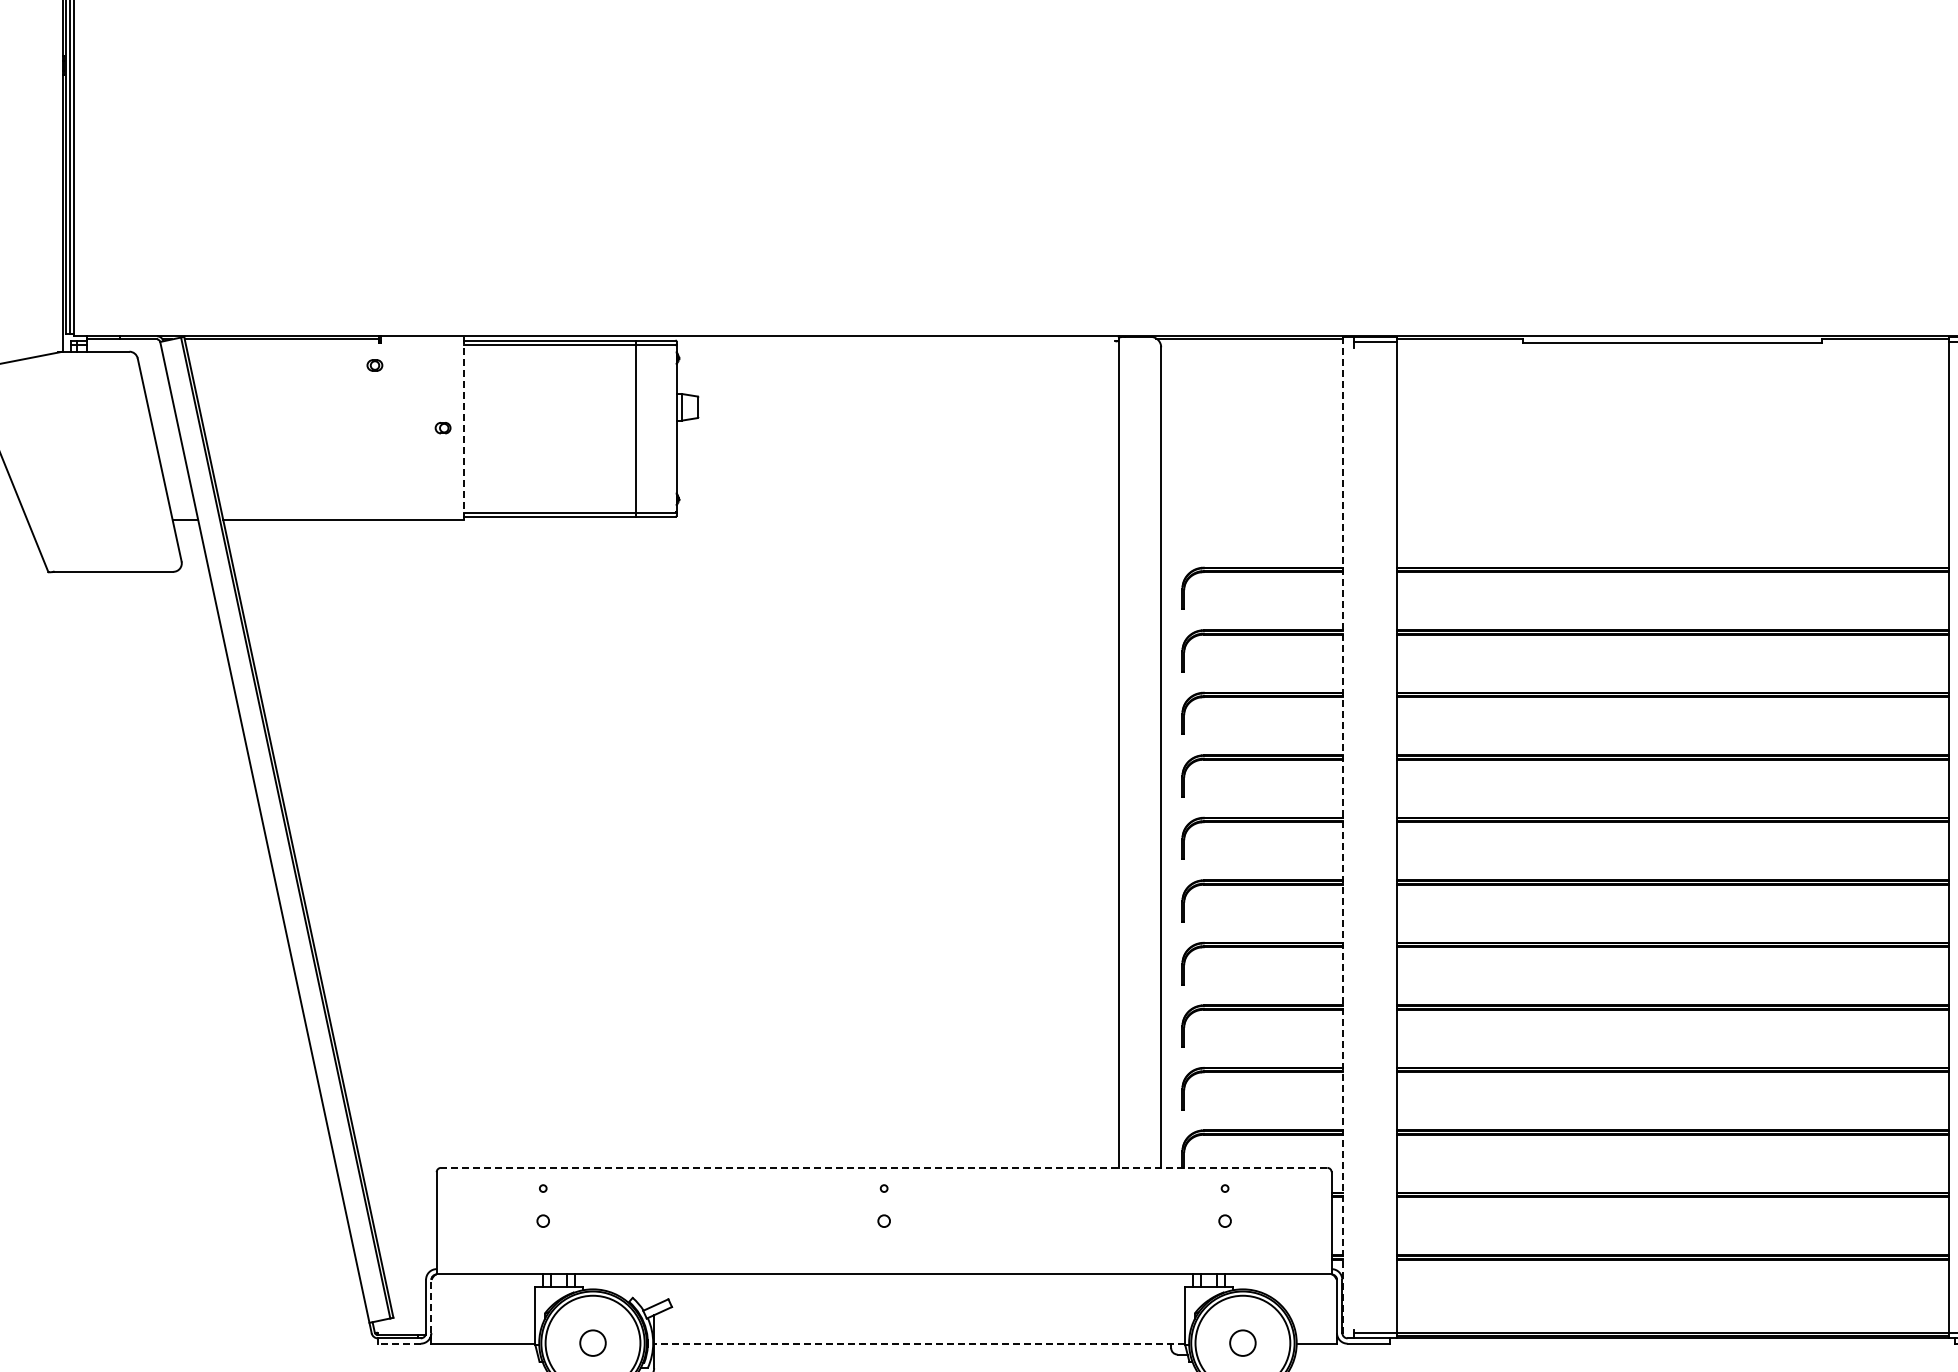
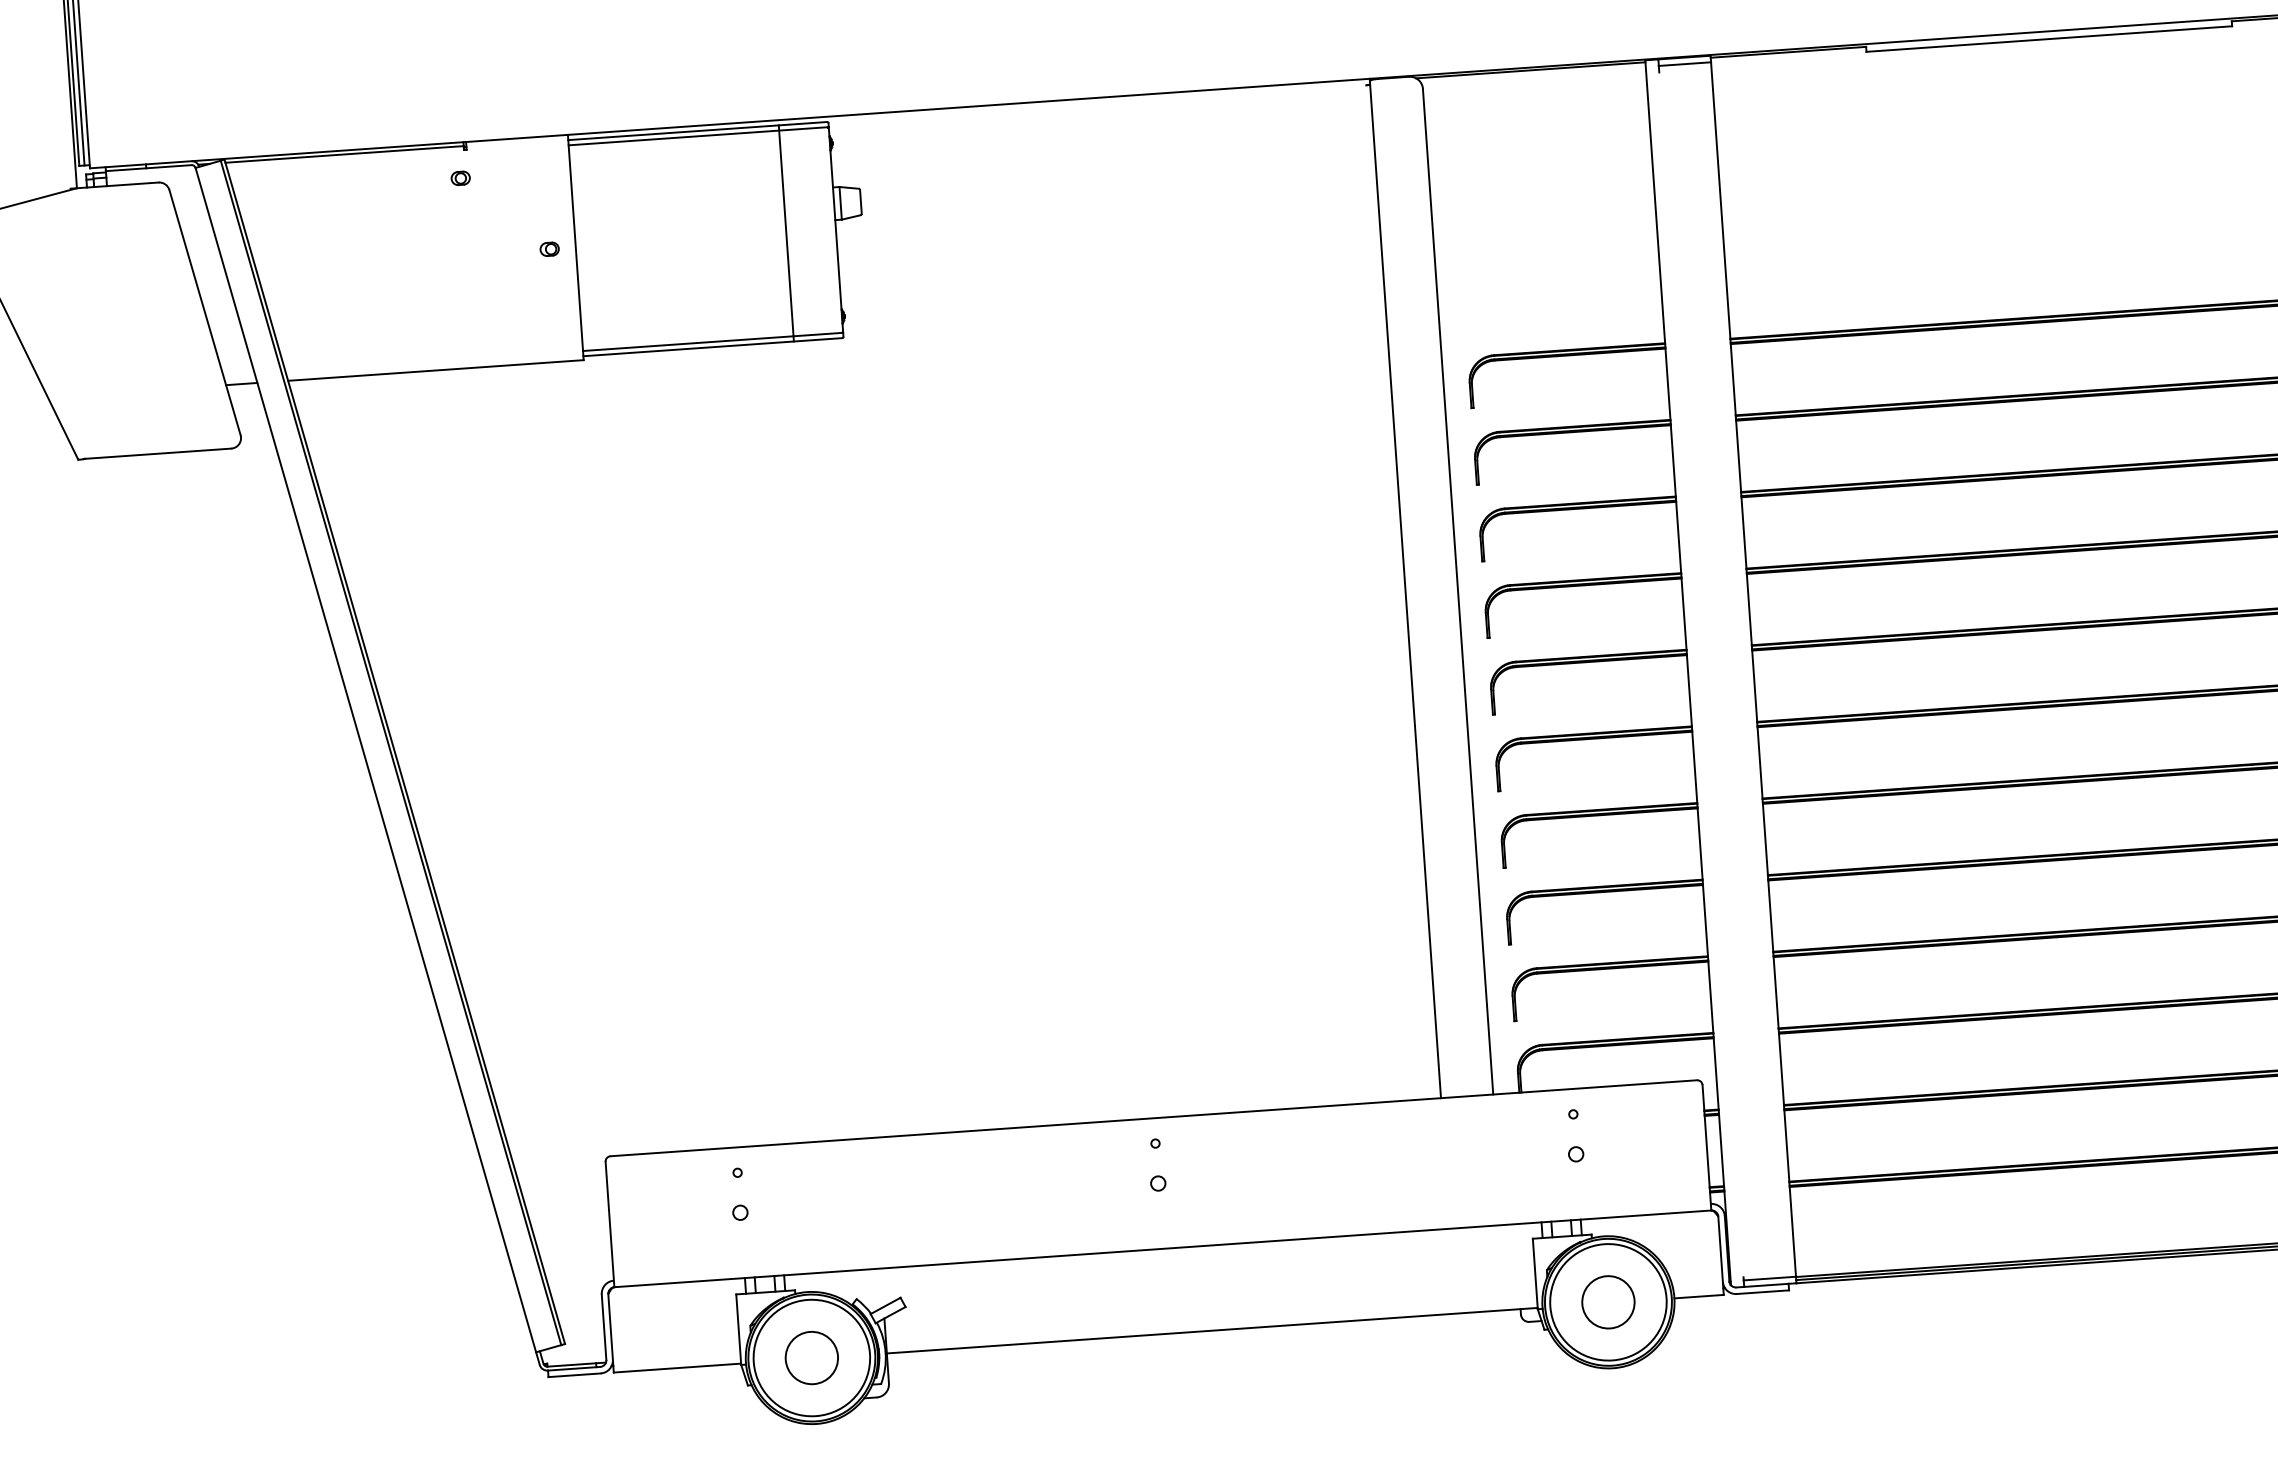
line: (464, 428) -> (575, 247), dashed -> solid
line: (1343, 836) -> (1688, 672), dashed -> solid
line: (883, 1167) -> (1152, 1117), dashed -> solid
line: (431, 1306) -> (610, 1326), dashed -> solid
circle: (592, 1342) -> (811, 1357), size x1.67
circle: (1242, 1342) -> (1607, 1301), size x1.67
line: (398, 1343) -> (573, 1375), dashed -> solid
line: (919, 1343) -> (1212, 1330), dashed -> solid

